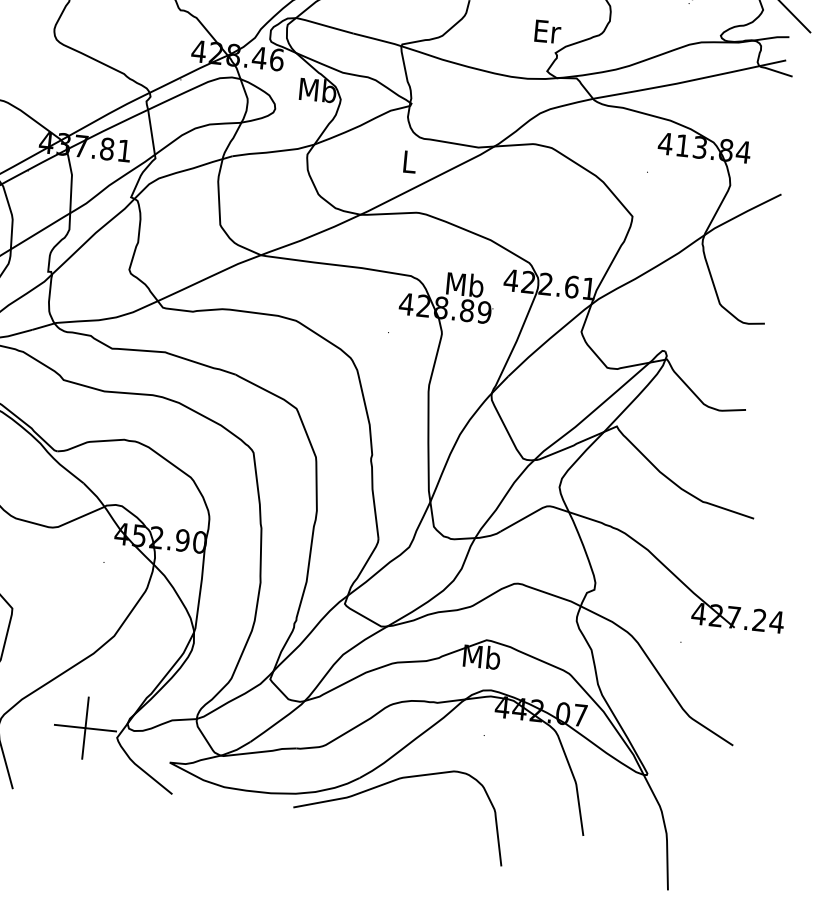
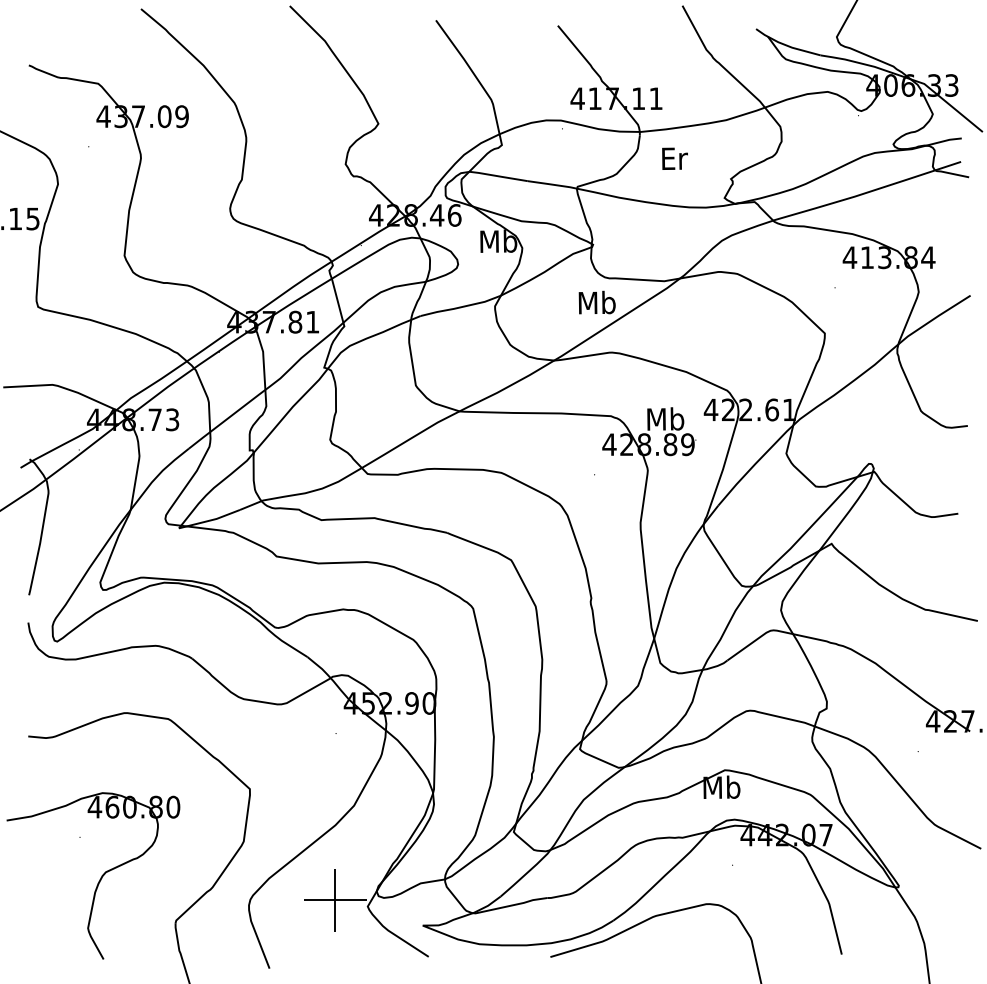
text: (547, 31) -> (674, 158), moved
text: (408, 161) -> (596, 302), L -> Mb

